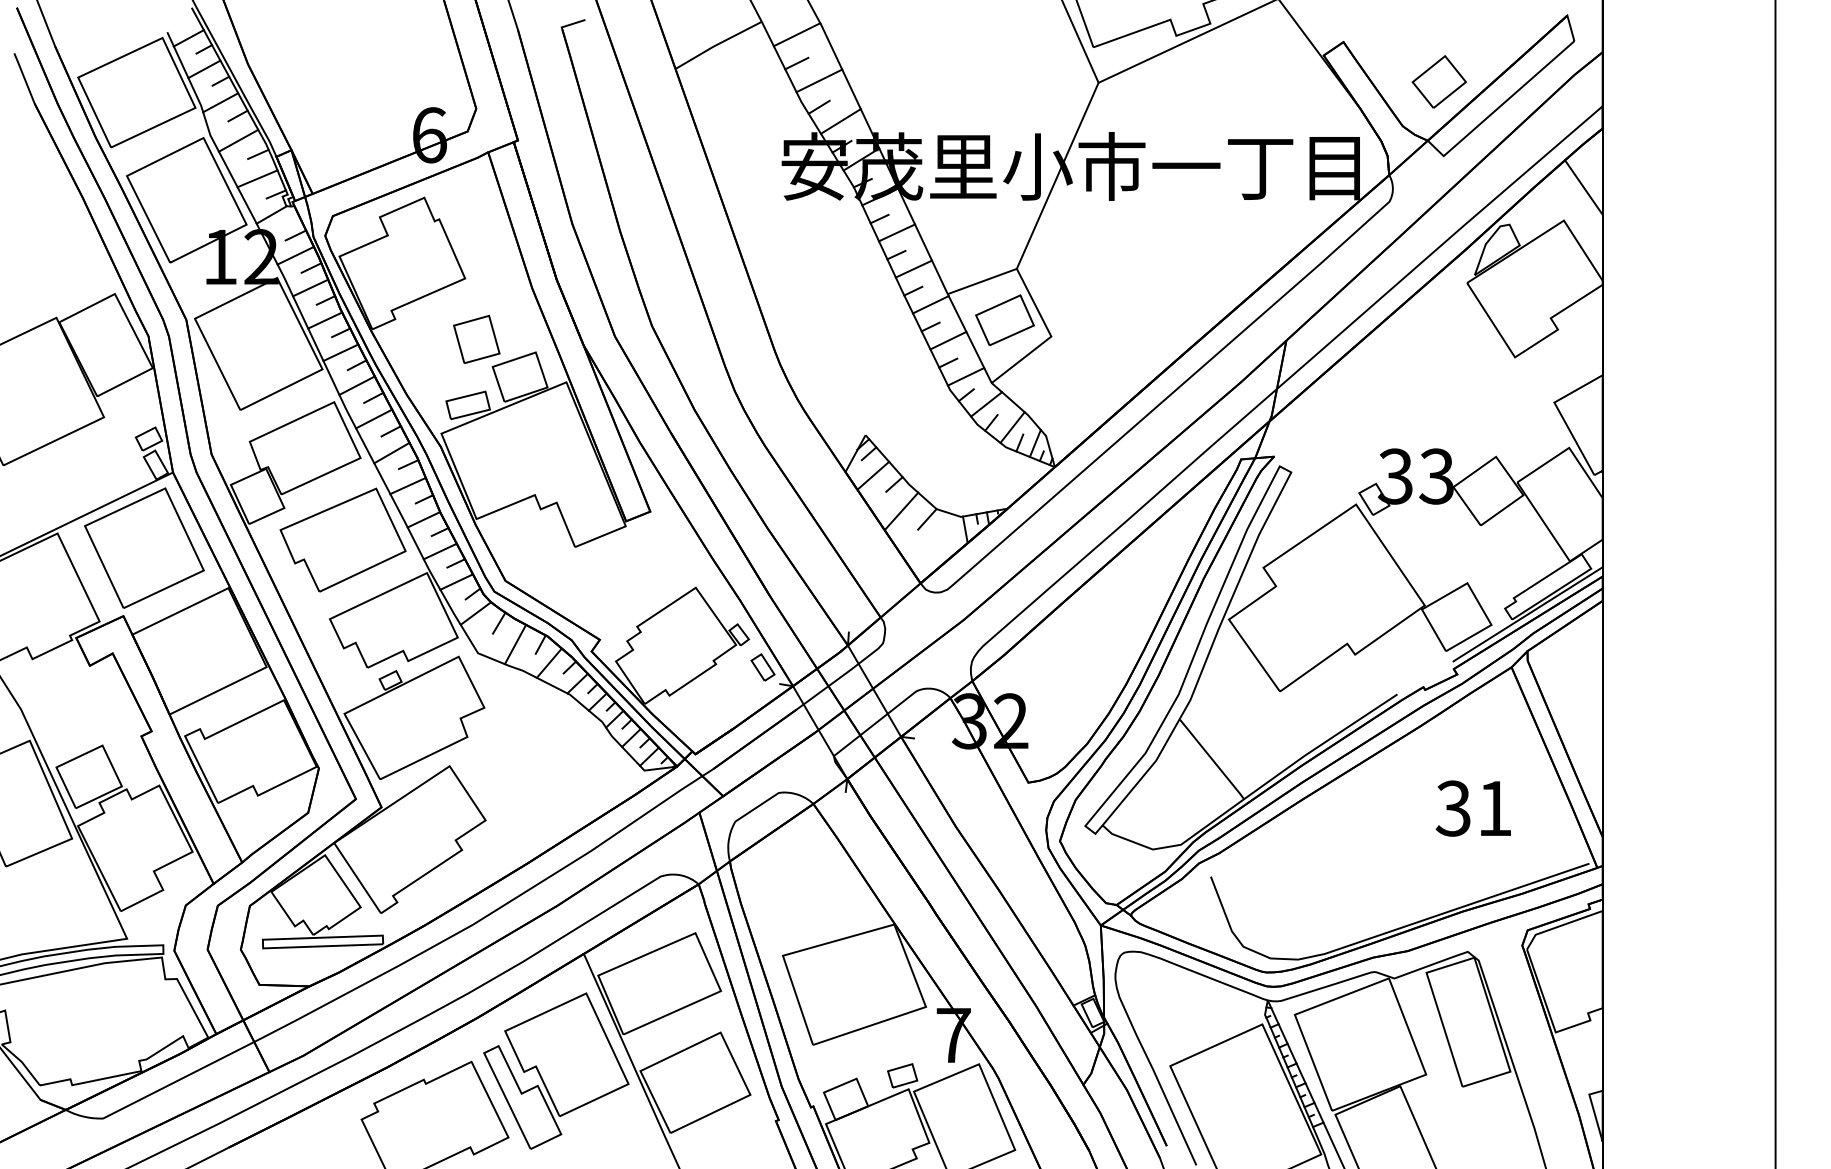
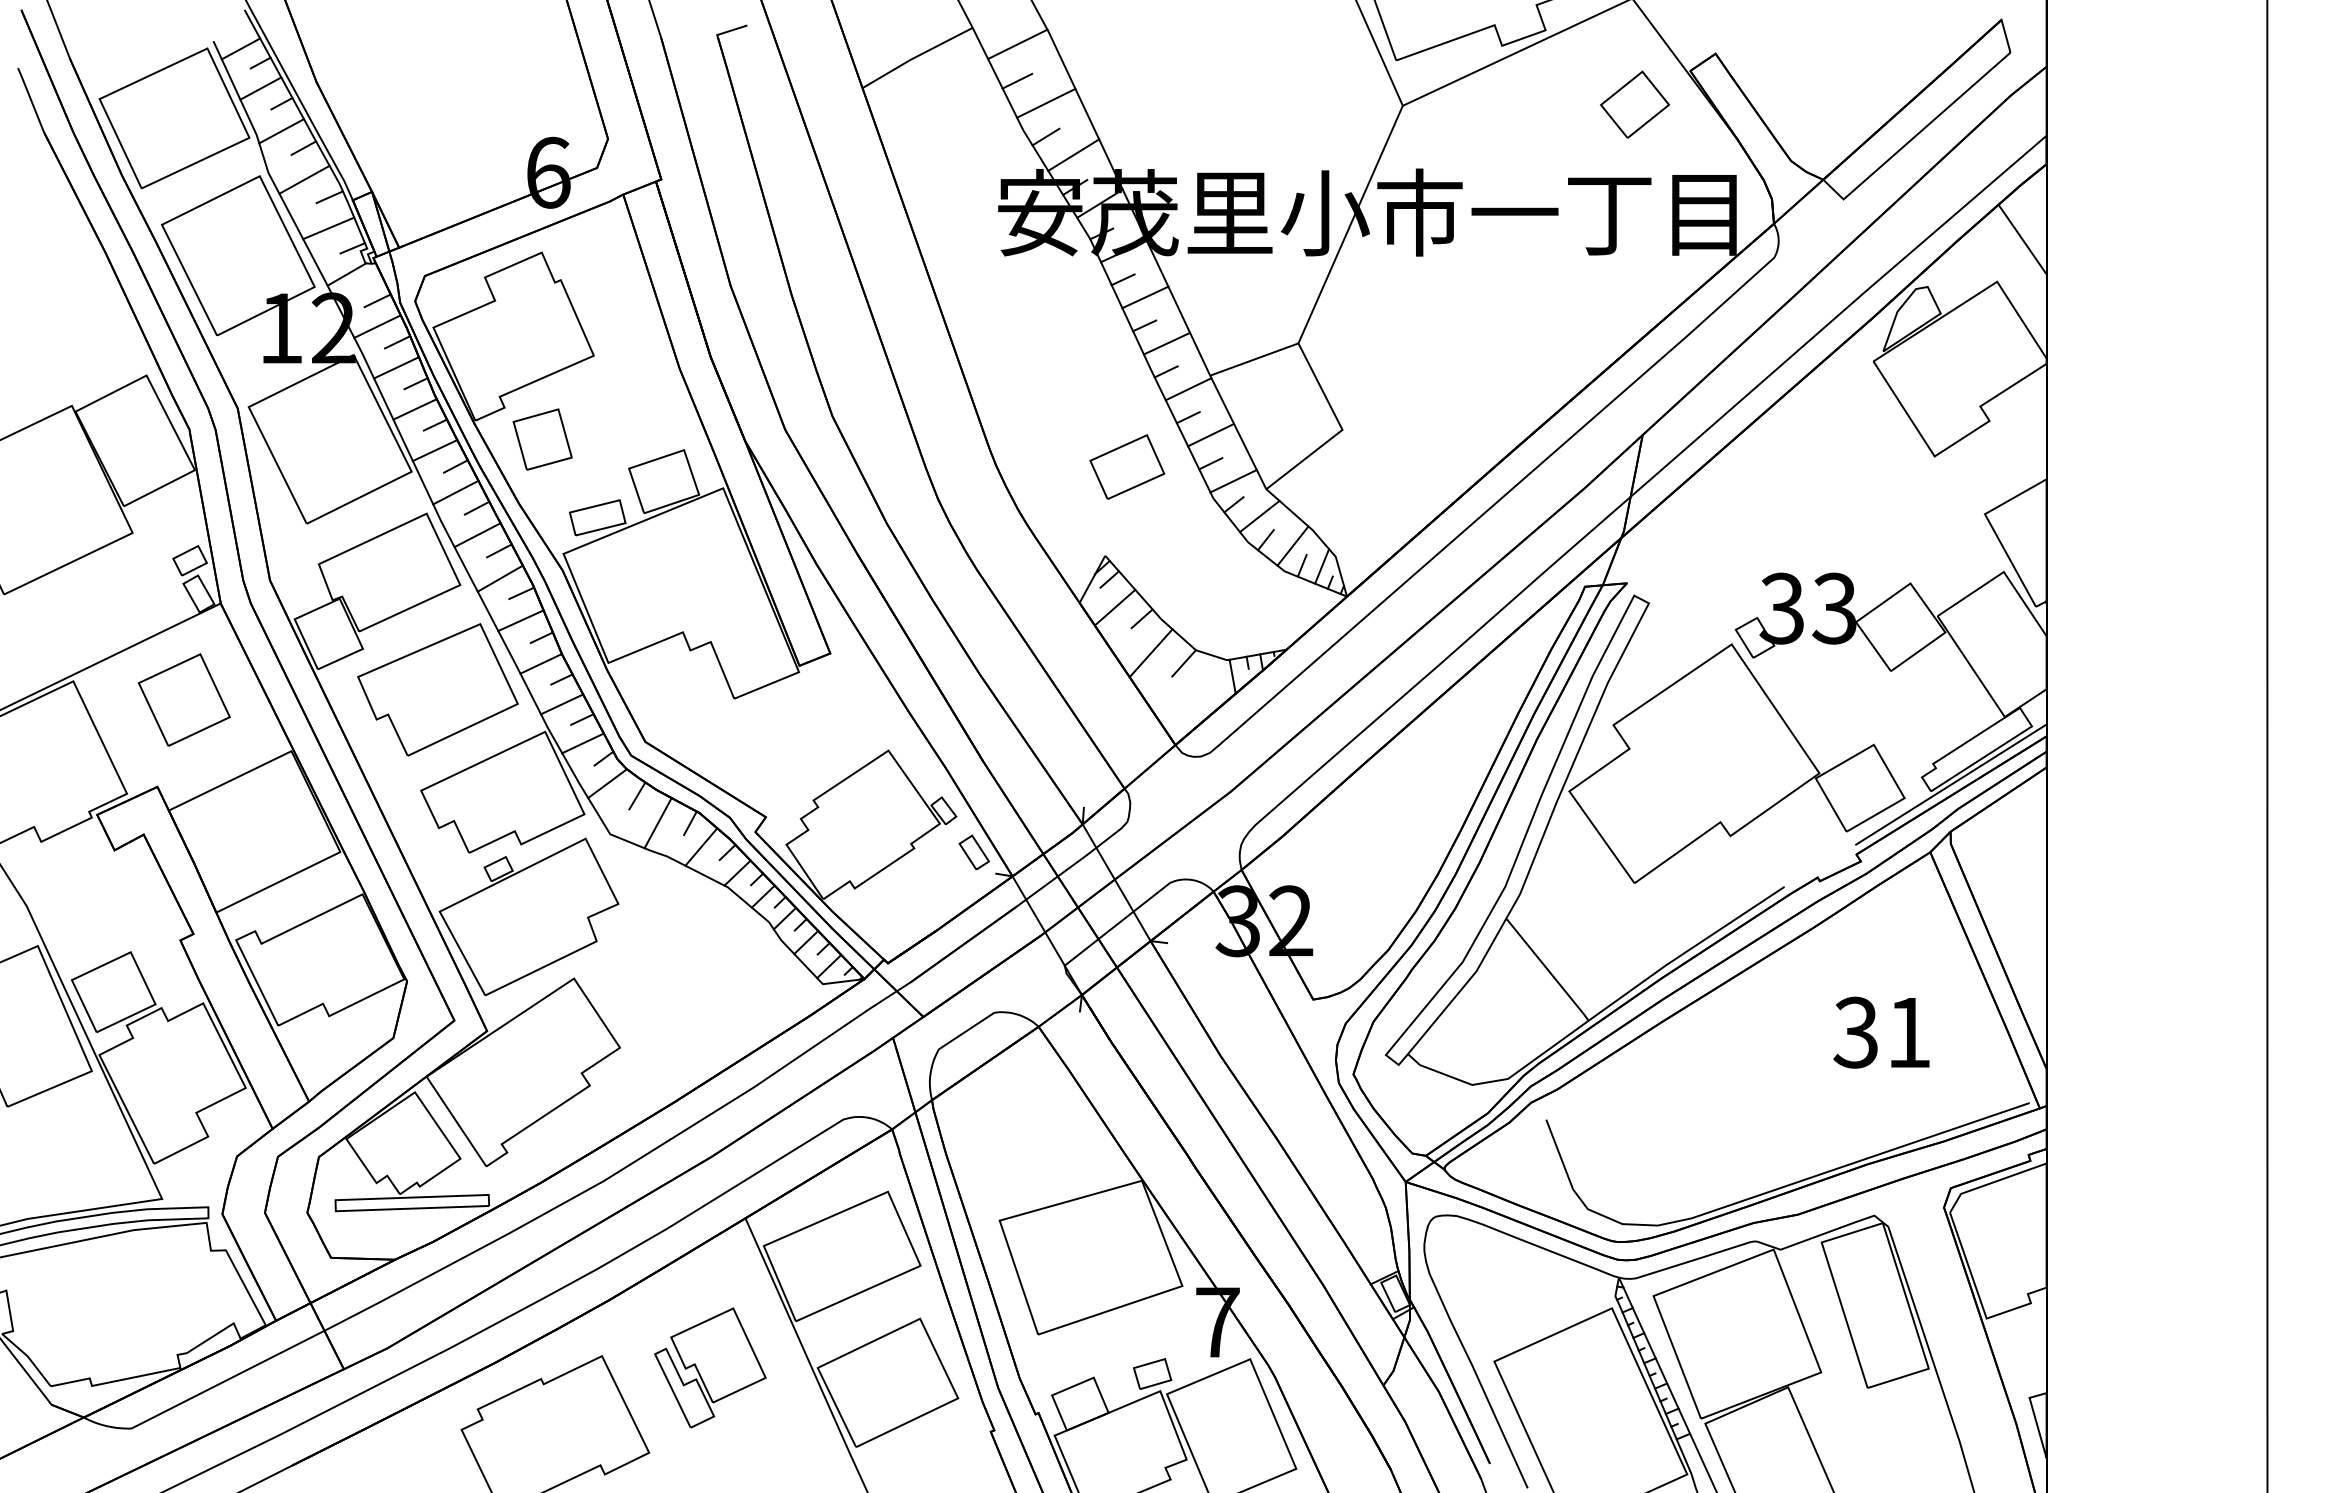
part: (1438, 81) -> (1634, 104), moved
part: (1005, 319) -> (1127, 466), moved
part: (476, 339) -> (542, 439), moved
part: (144, 547) -> (184, 699), size x0.6
part: (556, 1070) -> (710, 1367), size x0.6

